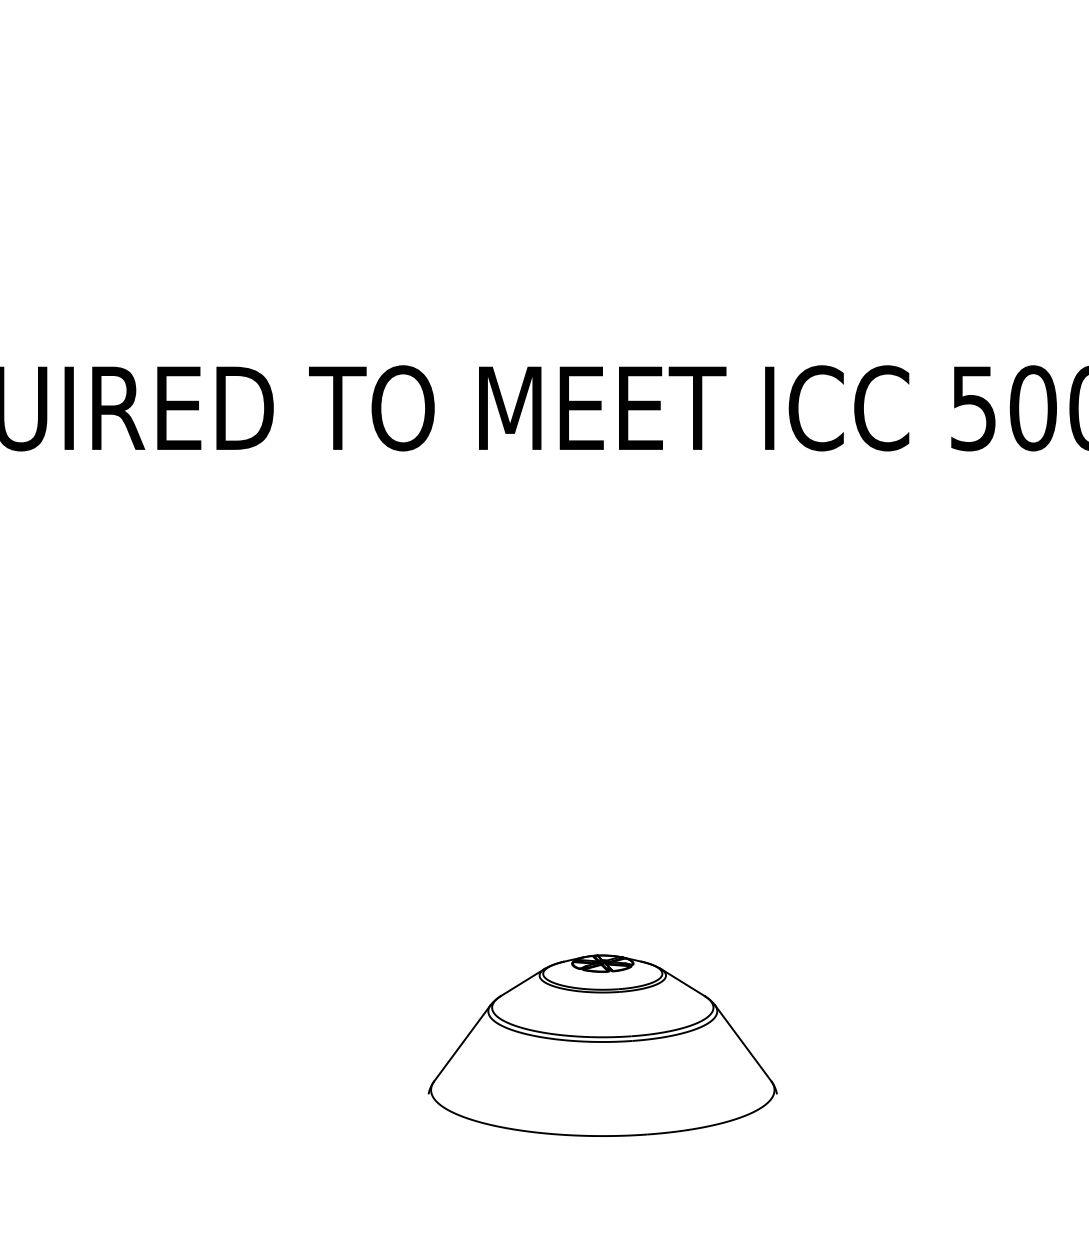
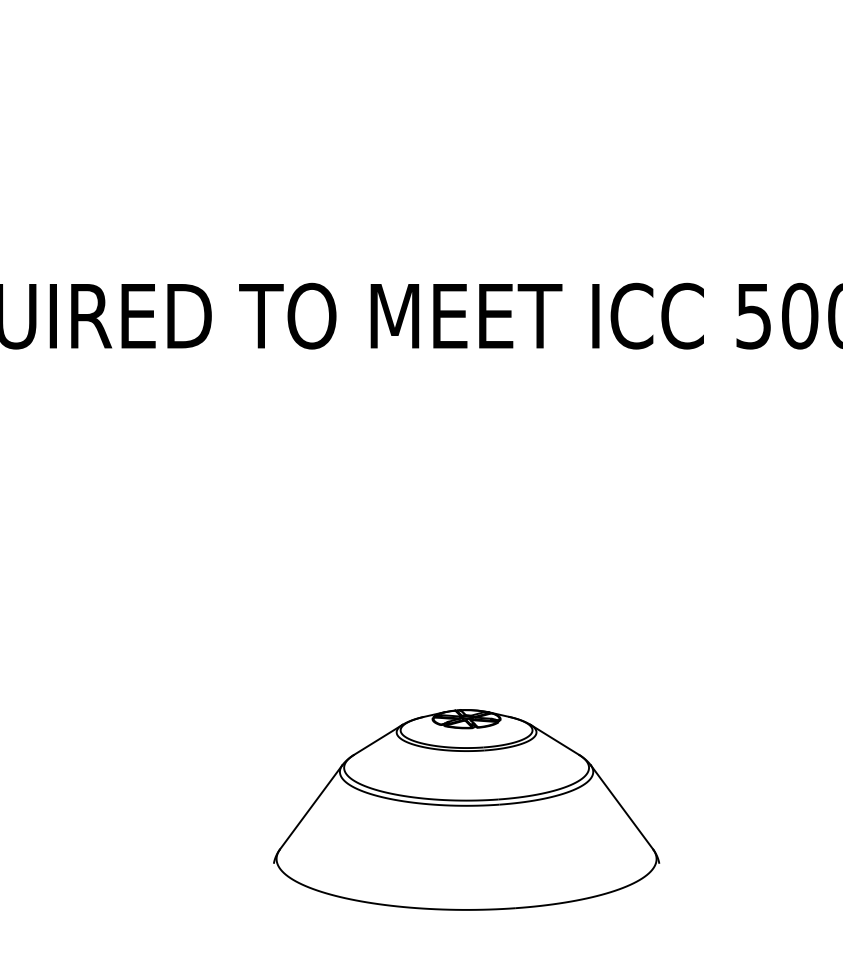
part: (602, 1045) -> (466, 809), size x1.43

